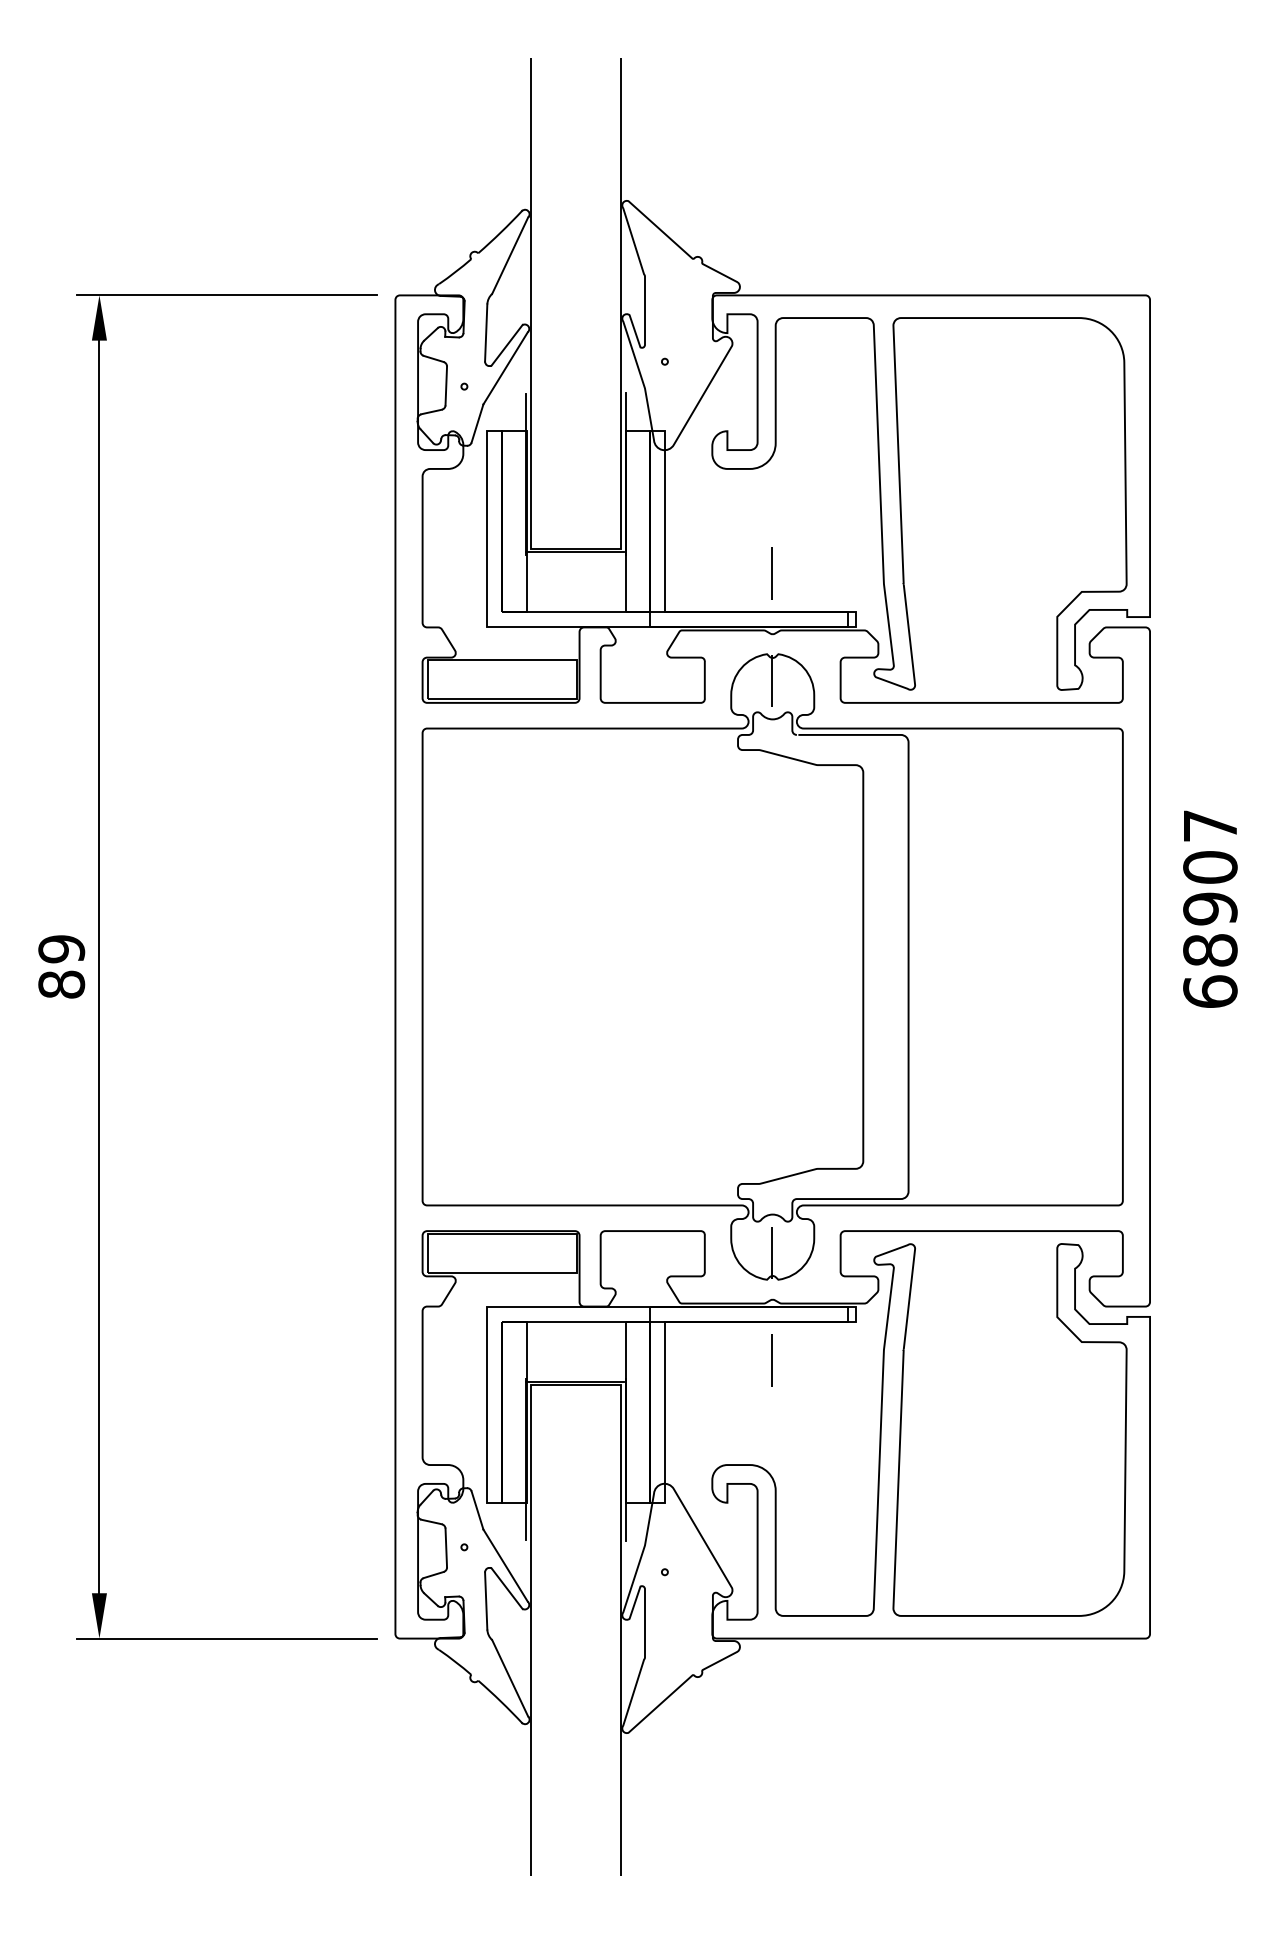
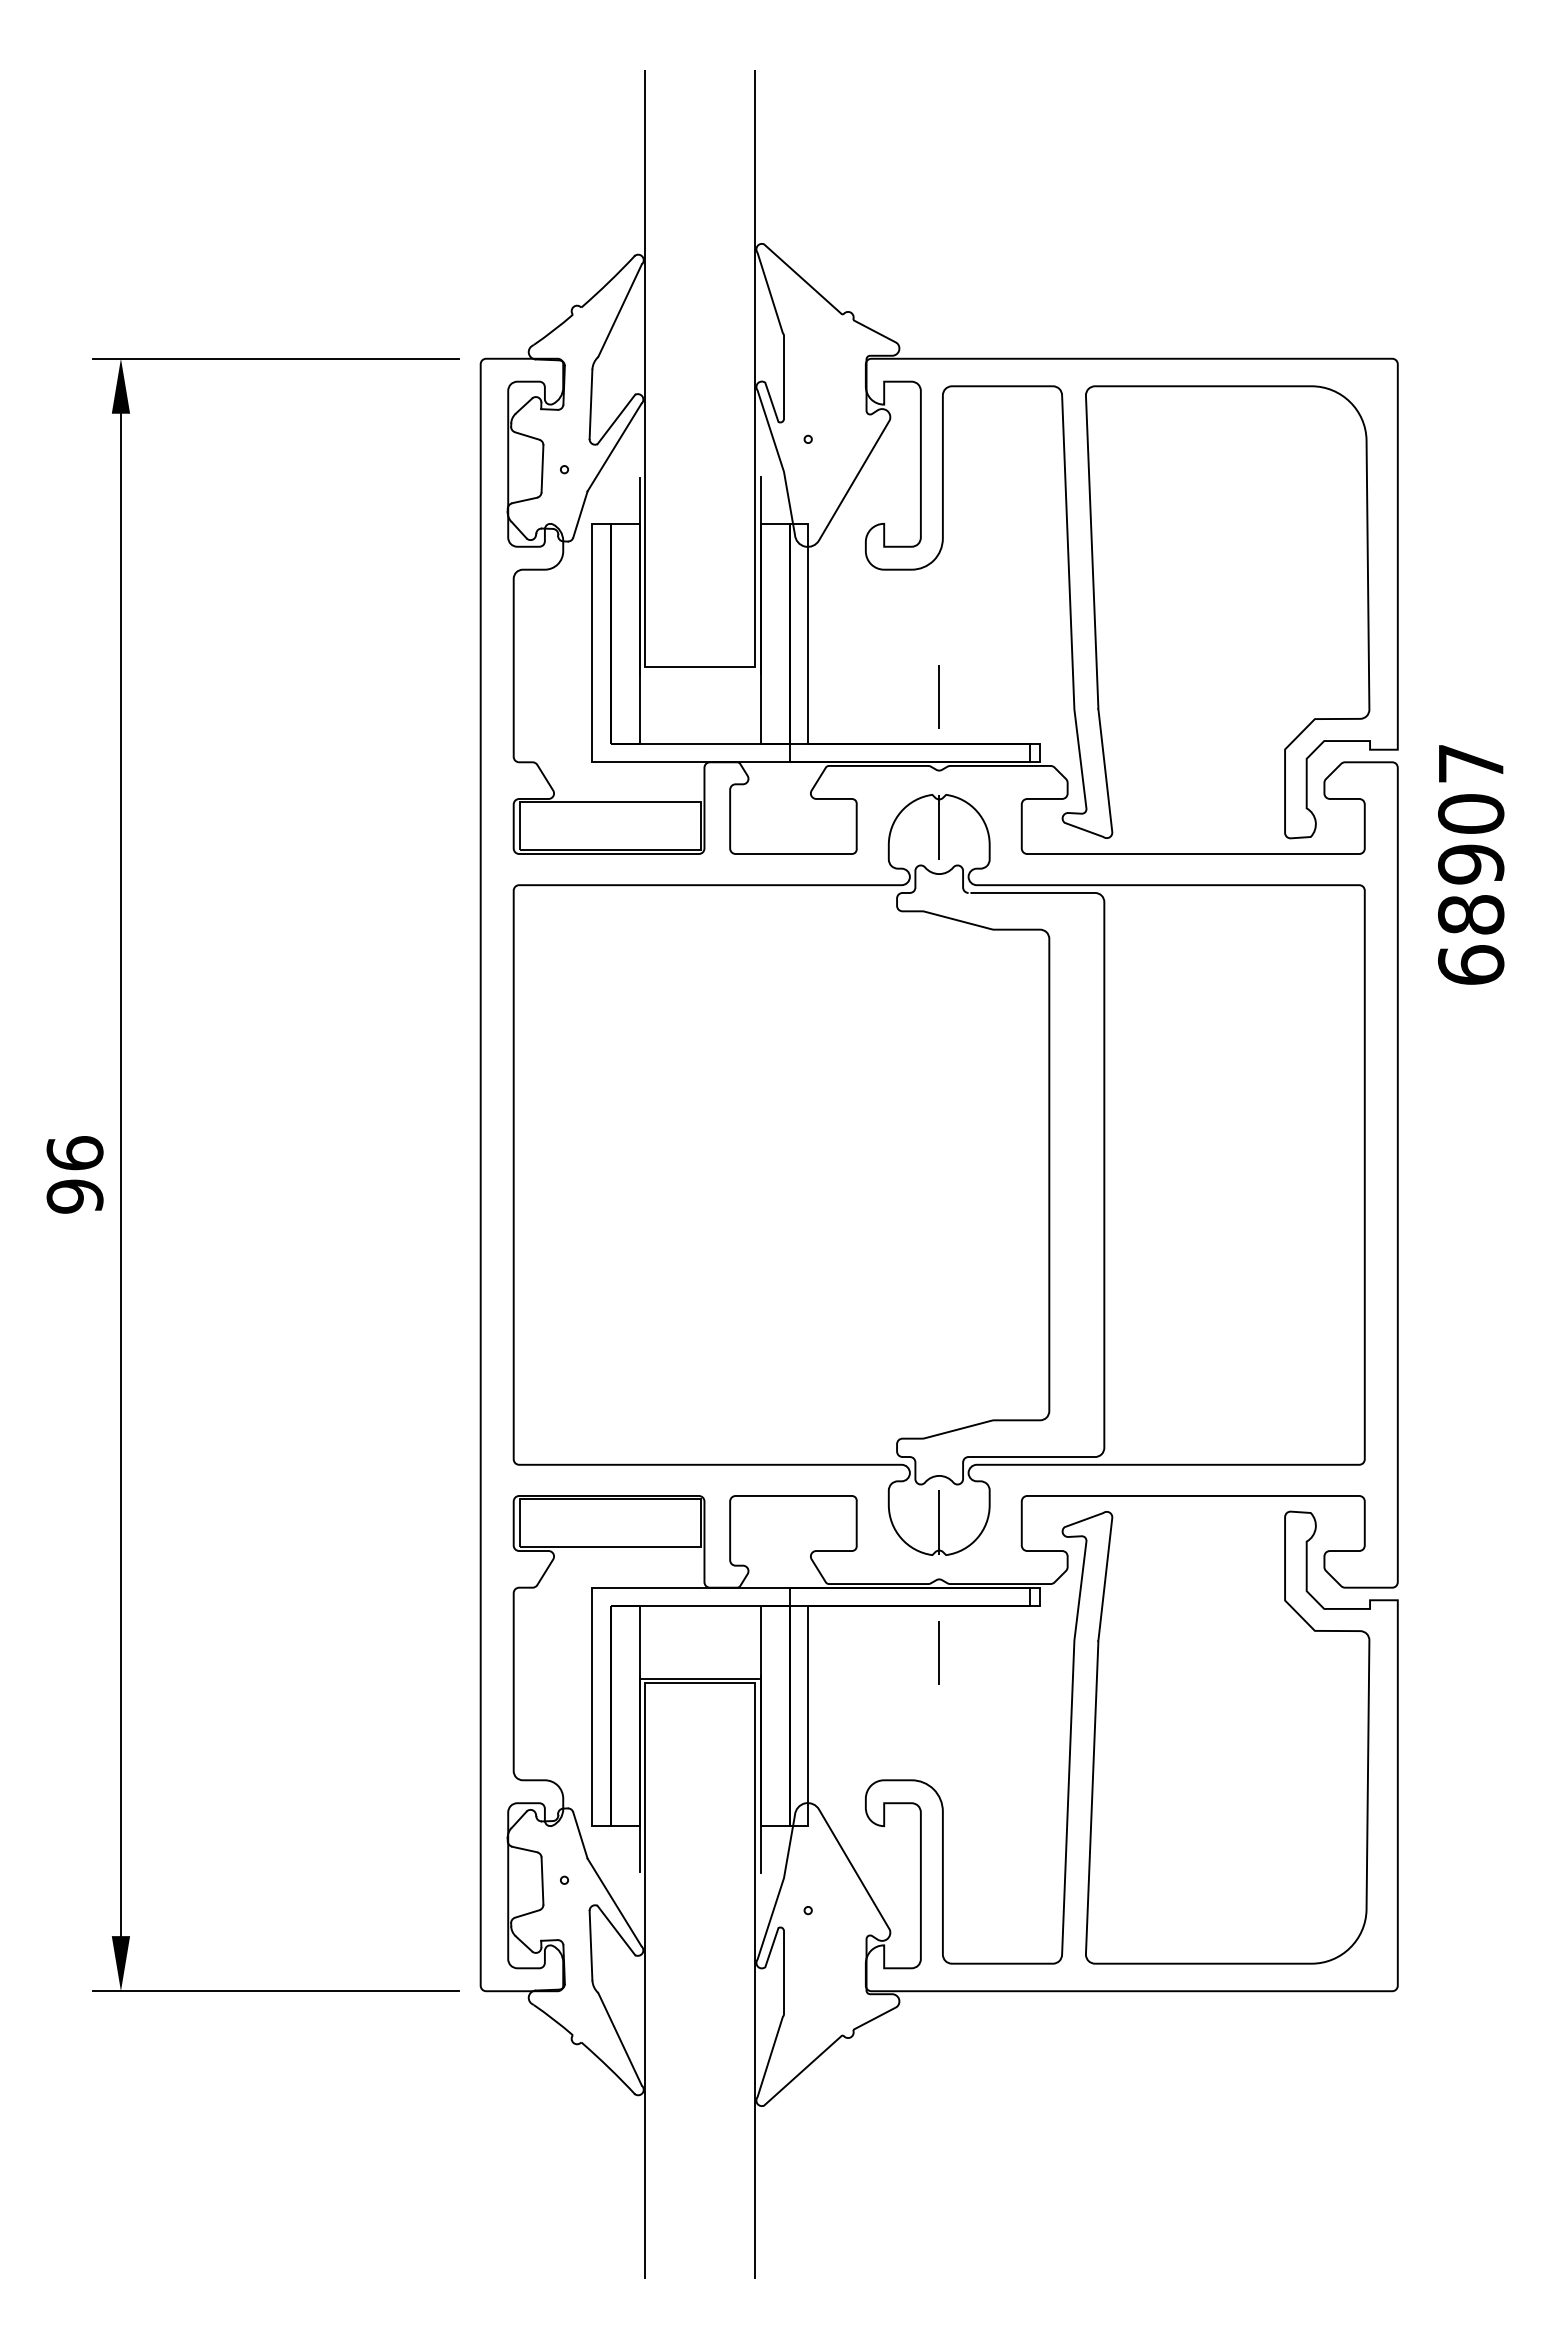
line: (574, 551) -> (698, 670), removed
text: (1210, 908) -> (1471, 864), moved
text: (61, 966) -> (74, 1174), 89 -> 96

